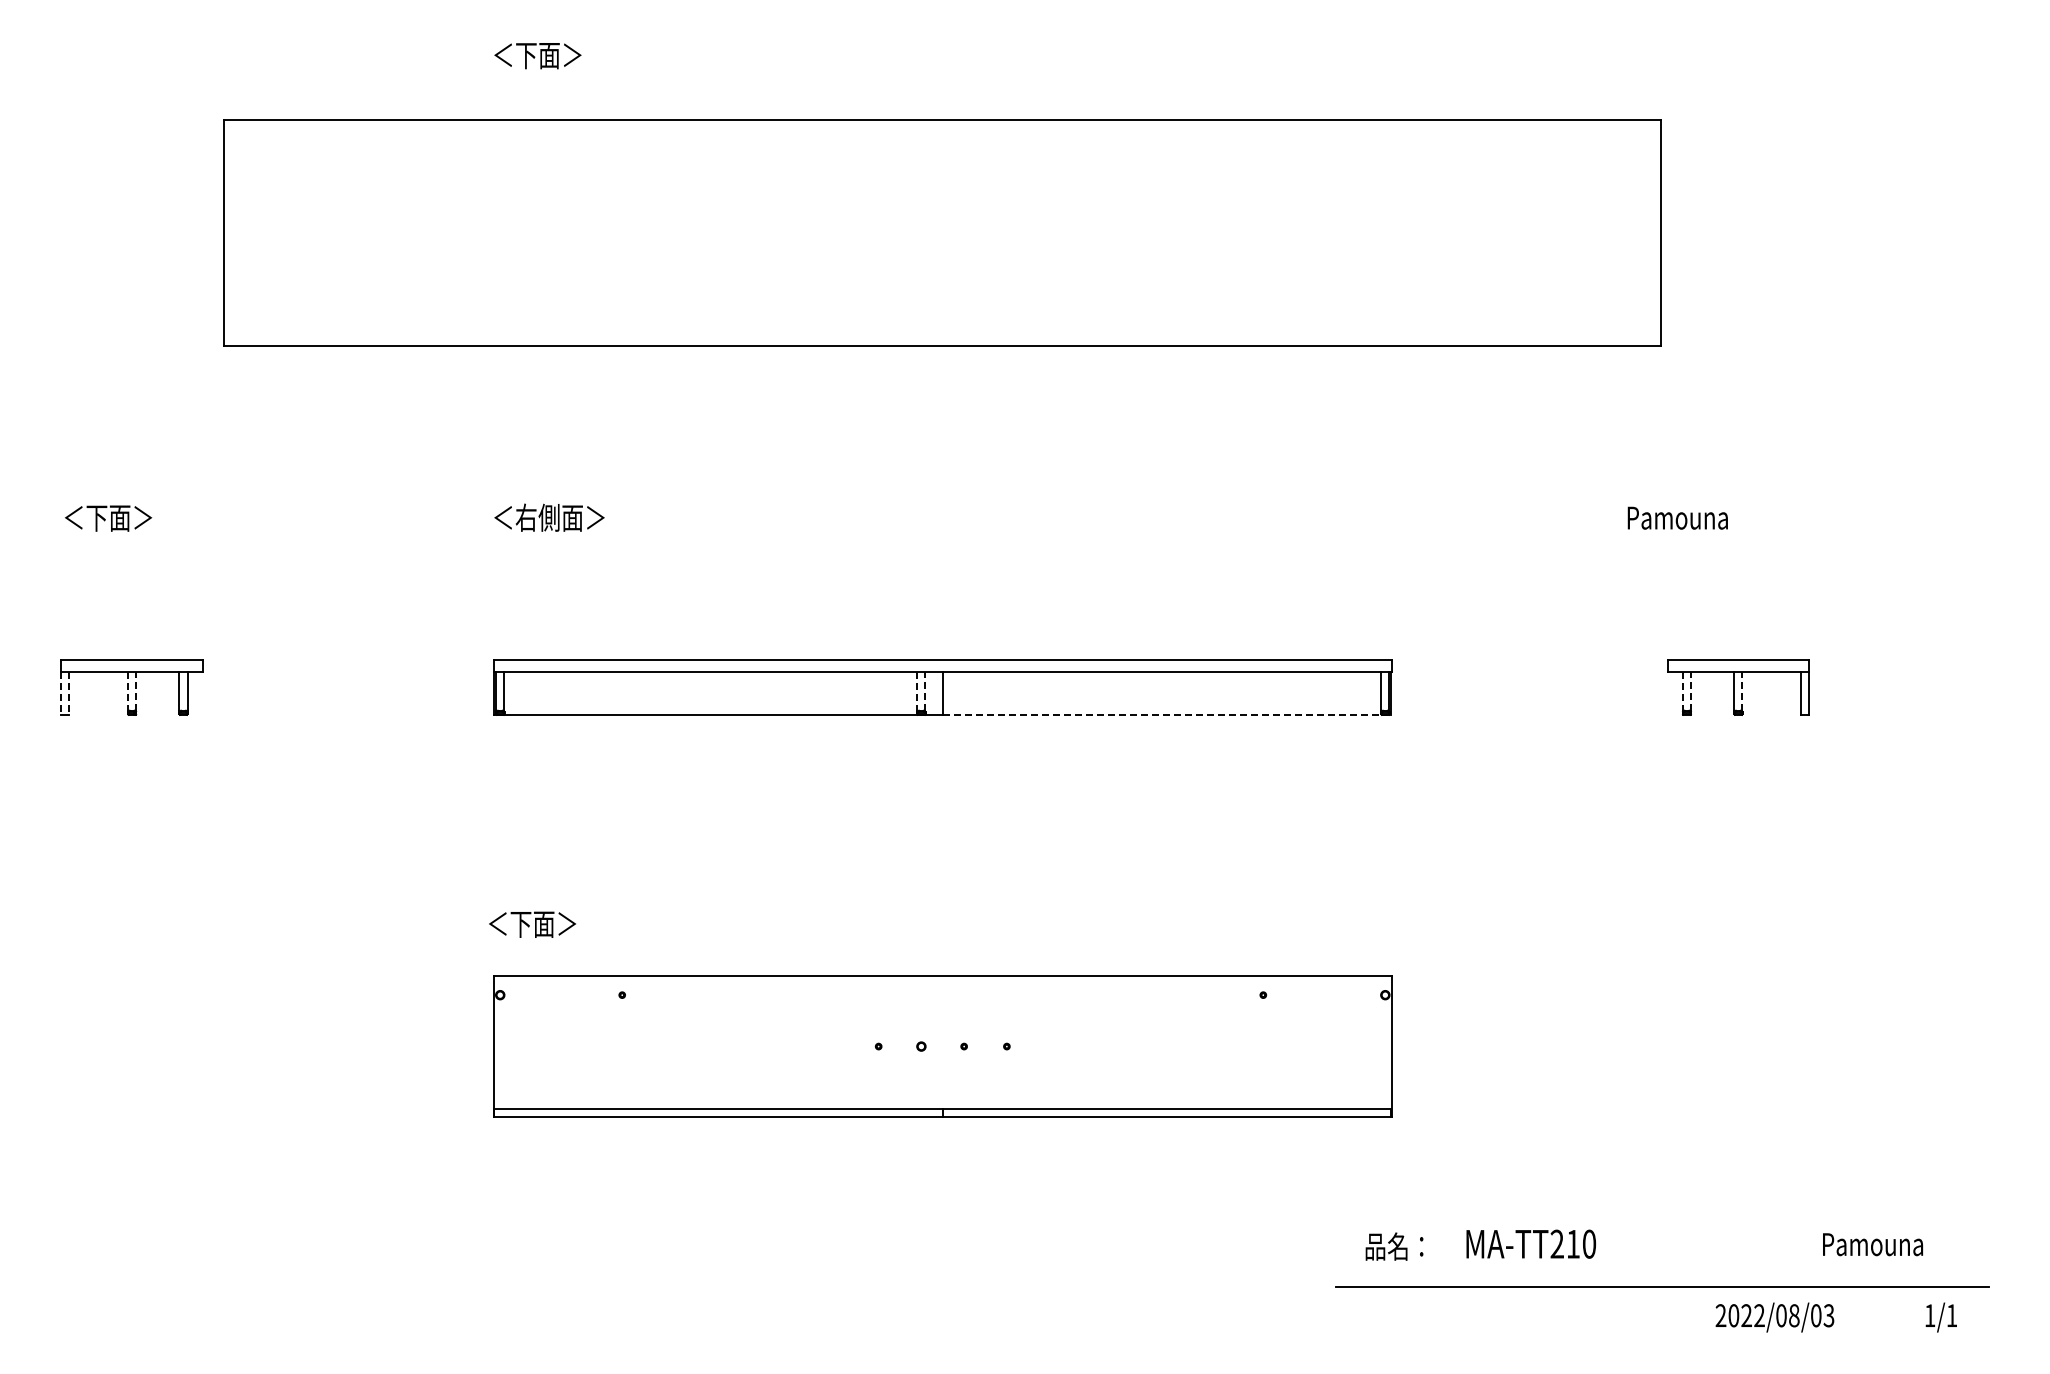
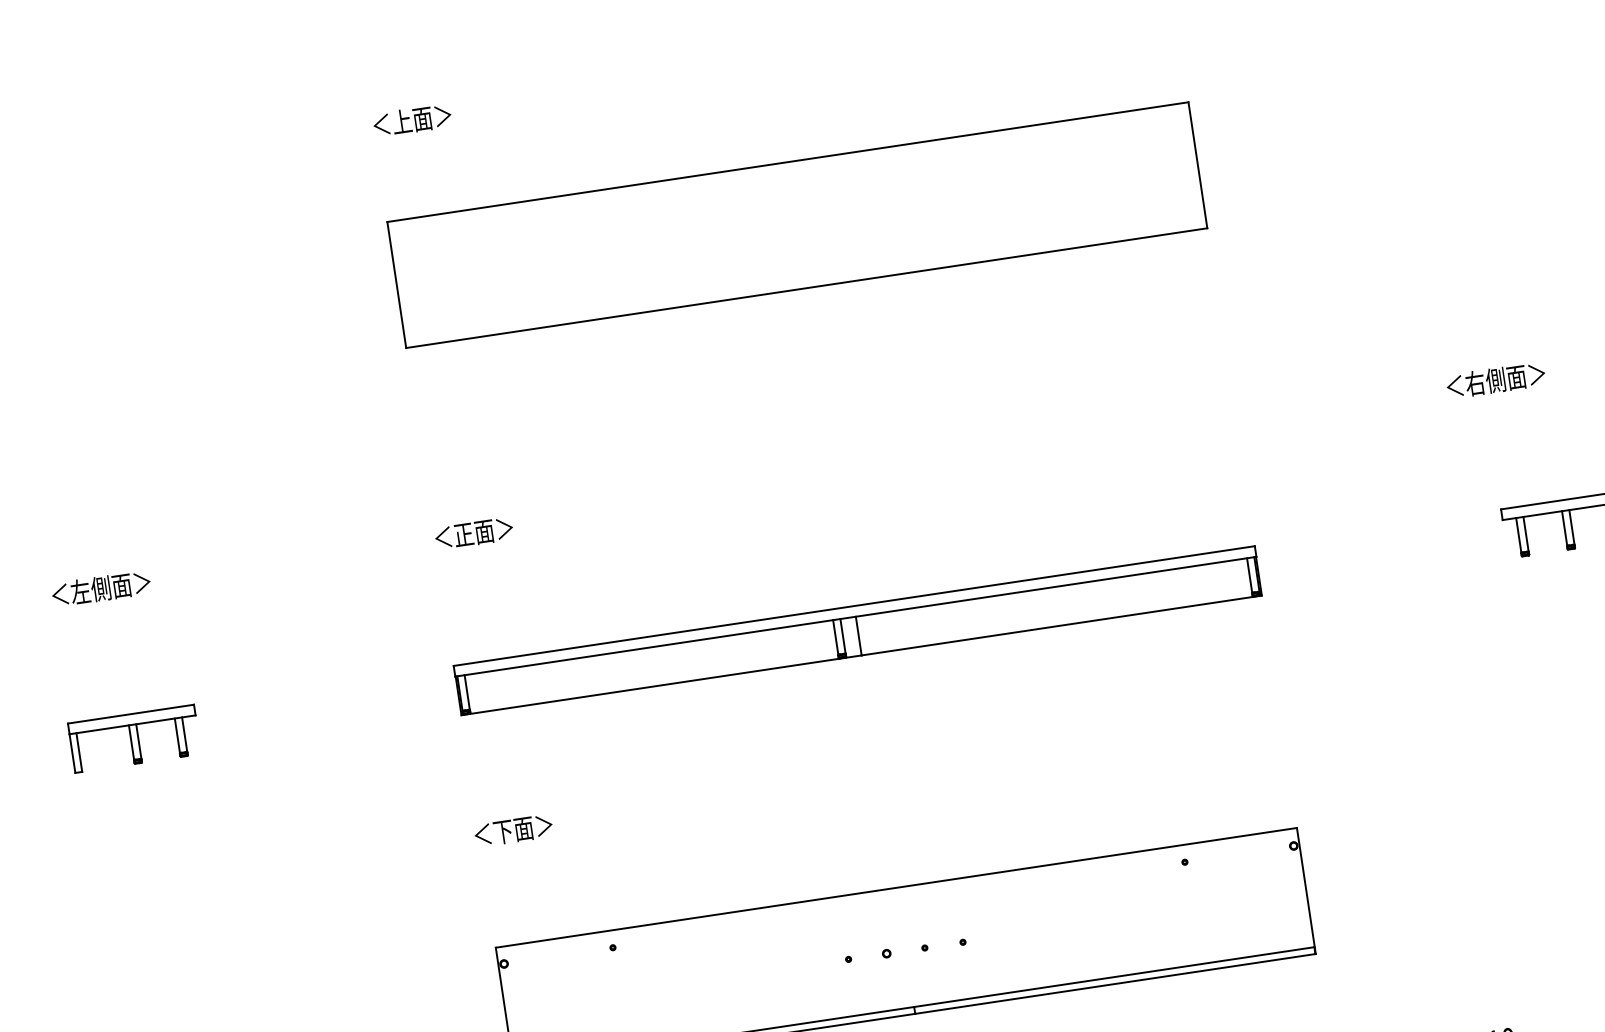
text: (526, 55) -> (402, 122), ＜下面＞ -> ＜上面＞
part: (942, 233) -> (797, 225), size x0.62
text: (130, 517) -> (110, 587), ＜下面＞ -> ＜左側面＞
text: (559, 517) -> (493, 529), ＜右側面＞ -> ＜正面＞
text: (1682, 517) -> (1495, 380), Pamouna -> ＜右側面＞
line: (136, 690) -> (138, 740), dashed -> solid
line: (925, 690) -> (842, 635), dashed -> solid
line: (1691, 690) -> (1526, 533), dashed -> solid
line: (1742, 690) -> (1571, 526), dashed -> solid
line: (128, 691) -> (131, 742), dashed -> solid
line: (917, 691) -> (835, 637), dashed -> solid
line: (1682, 691) -> (1518, 535), dashed -> solid
line: (61, 693) -> (72, 753), dashed -> solid
line: (69, 693) -> (79, 752), dashed -> solid
line: (1167, 715) -> (1062, 625), dashed -> solid
text: (532, 924) -> (513, 830), moved

